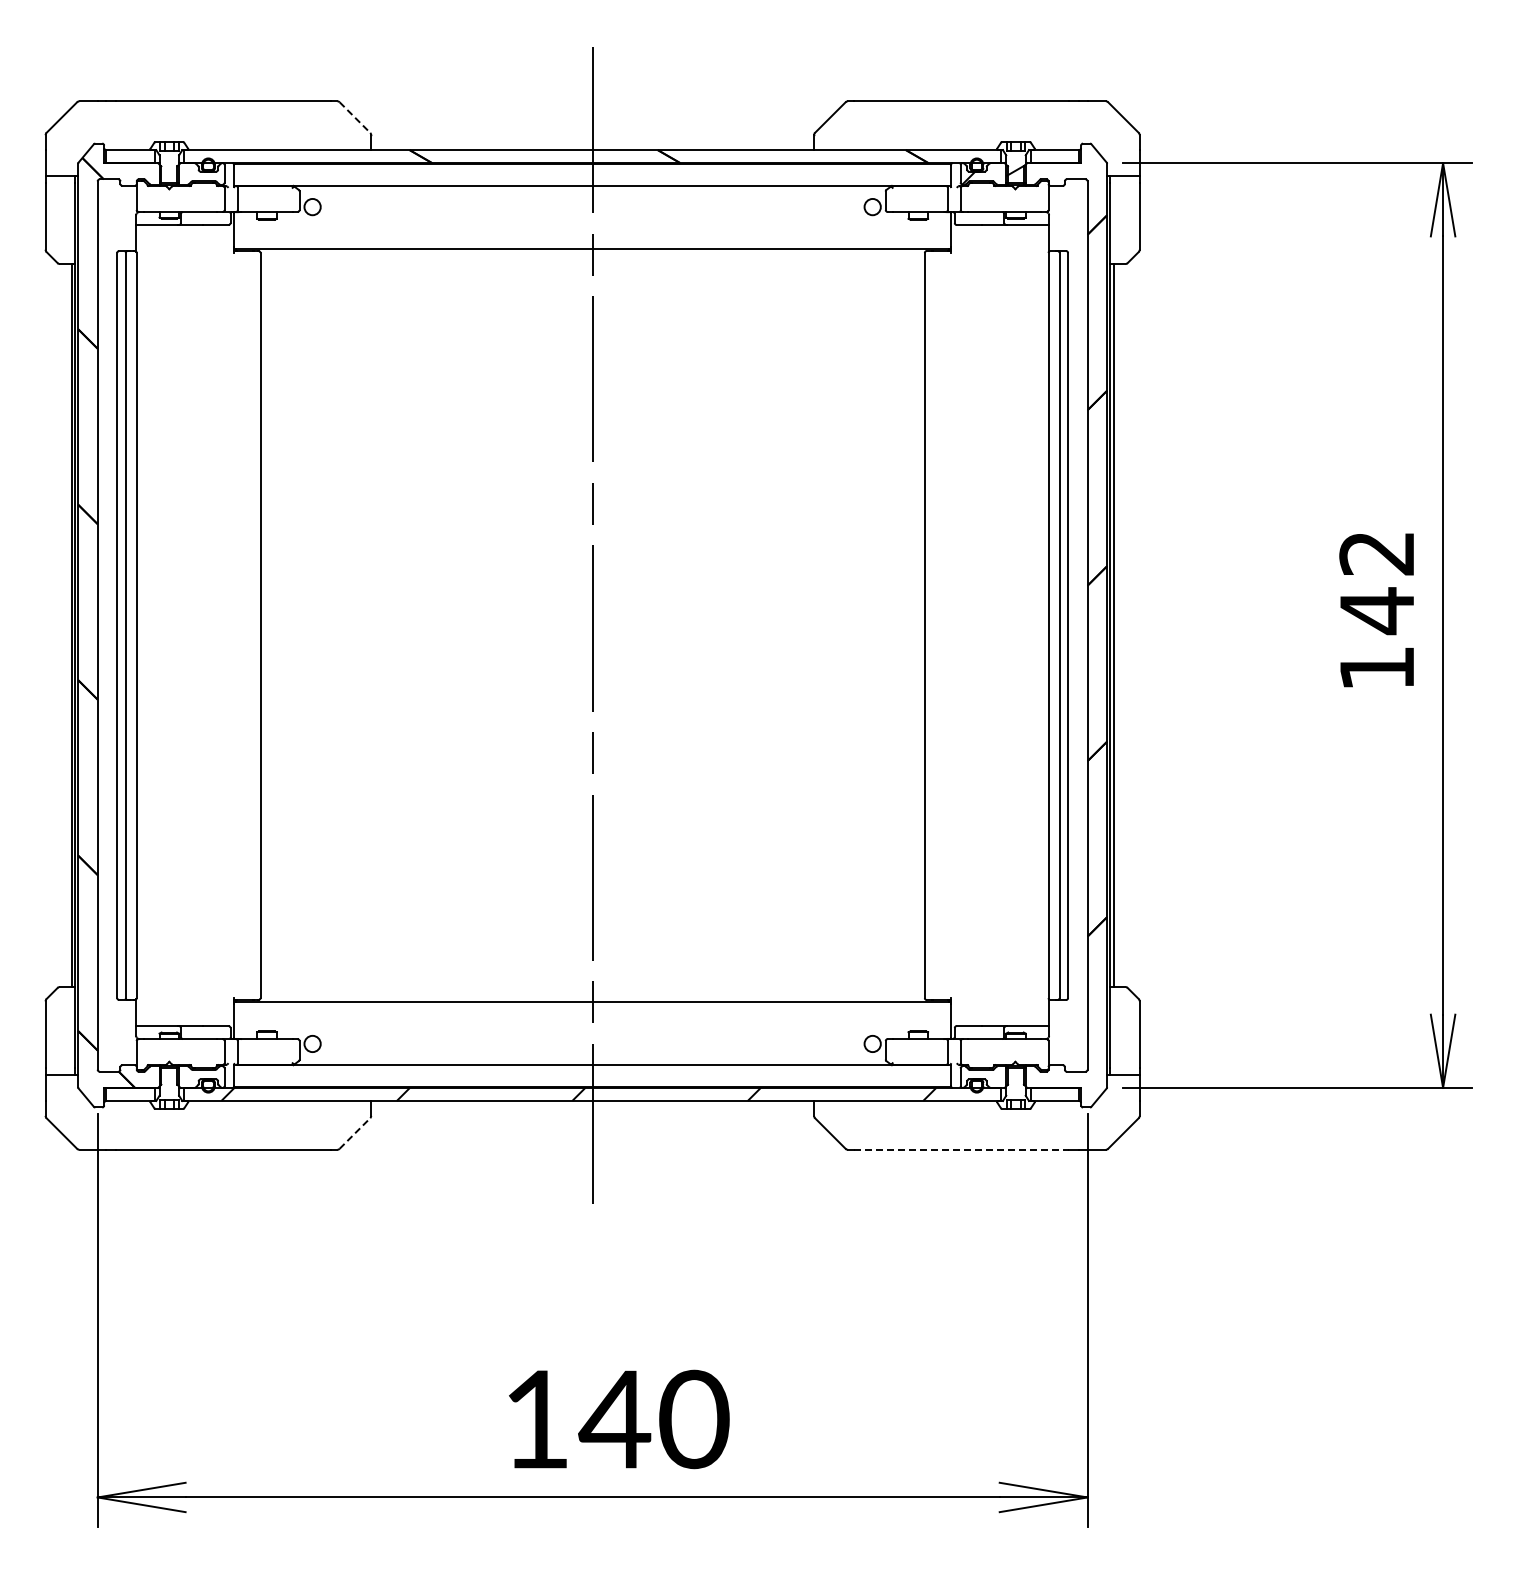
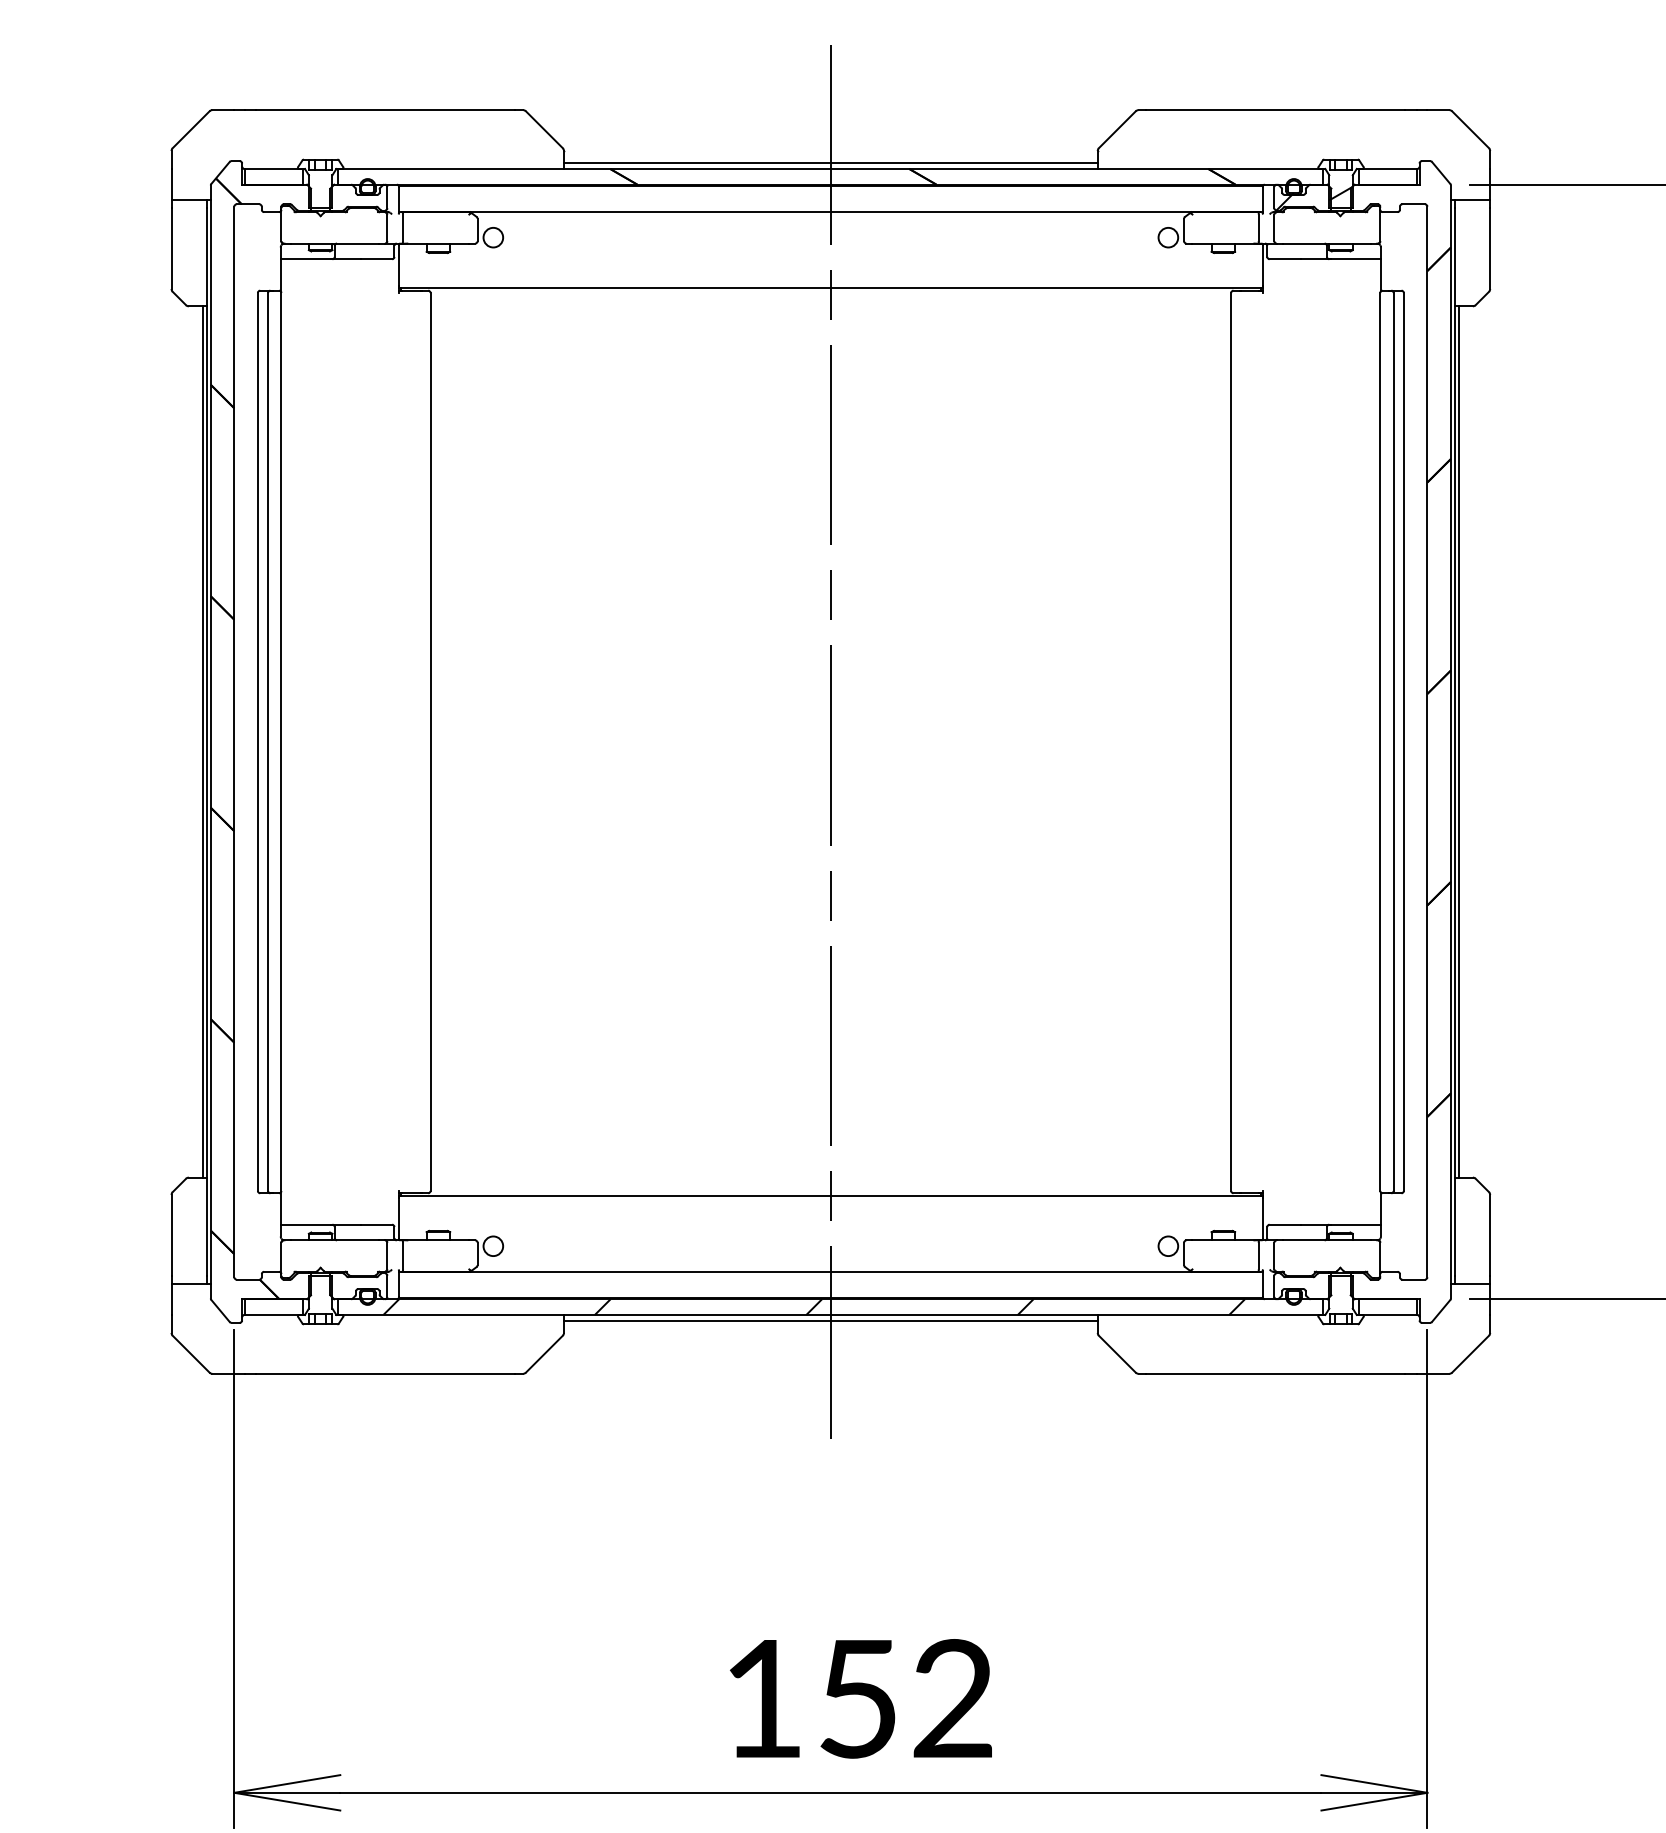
line: (354, 117) -> (543, 129), dashed -> solid
line: (592, 144) -> (830, 162), added
line: (592, 1106) -> (830, 1321), added
line: (354, 1133) -> (543, 1354), dashed -> solid
line: (962, 1149) -> (1276, 1373), dashed -> solid
text: (653, 1419) -> (904, 1698), 140 -> 152

